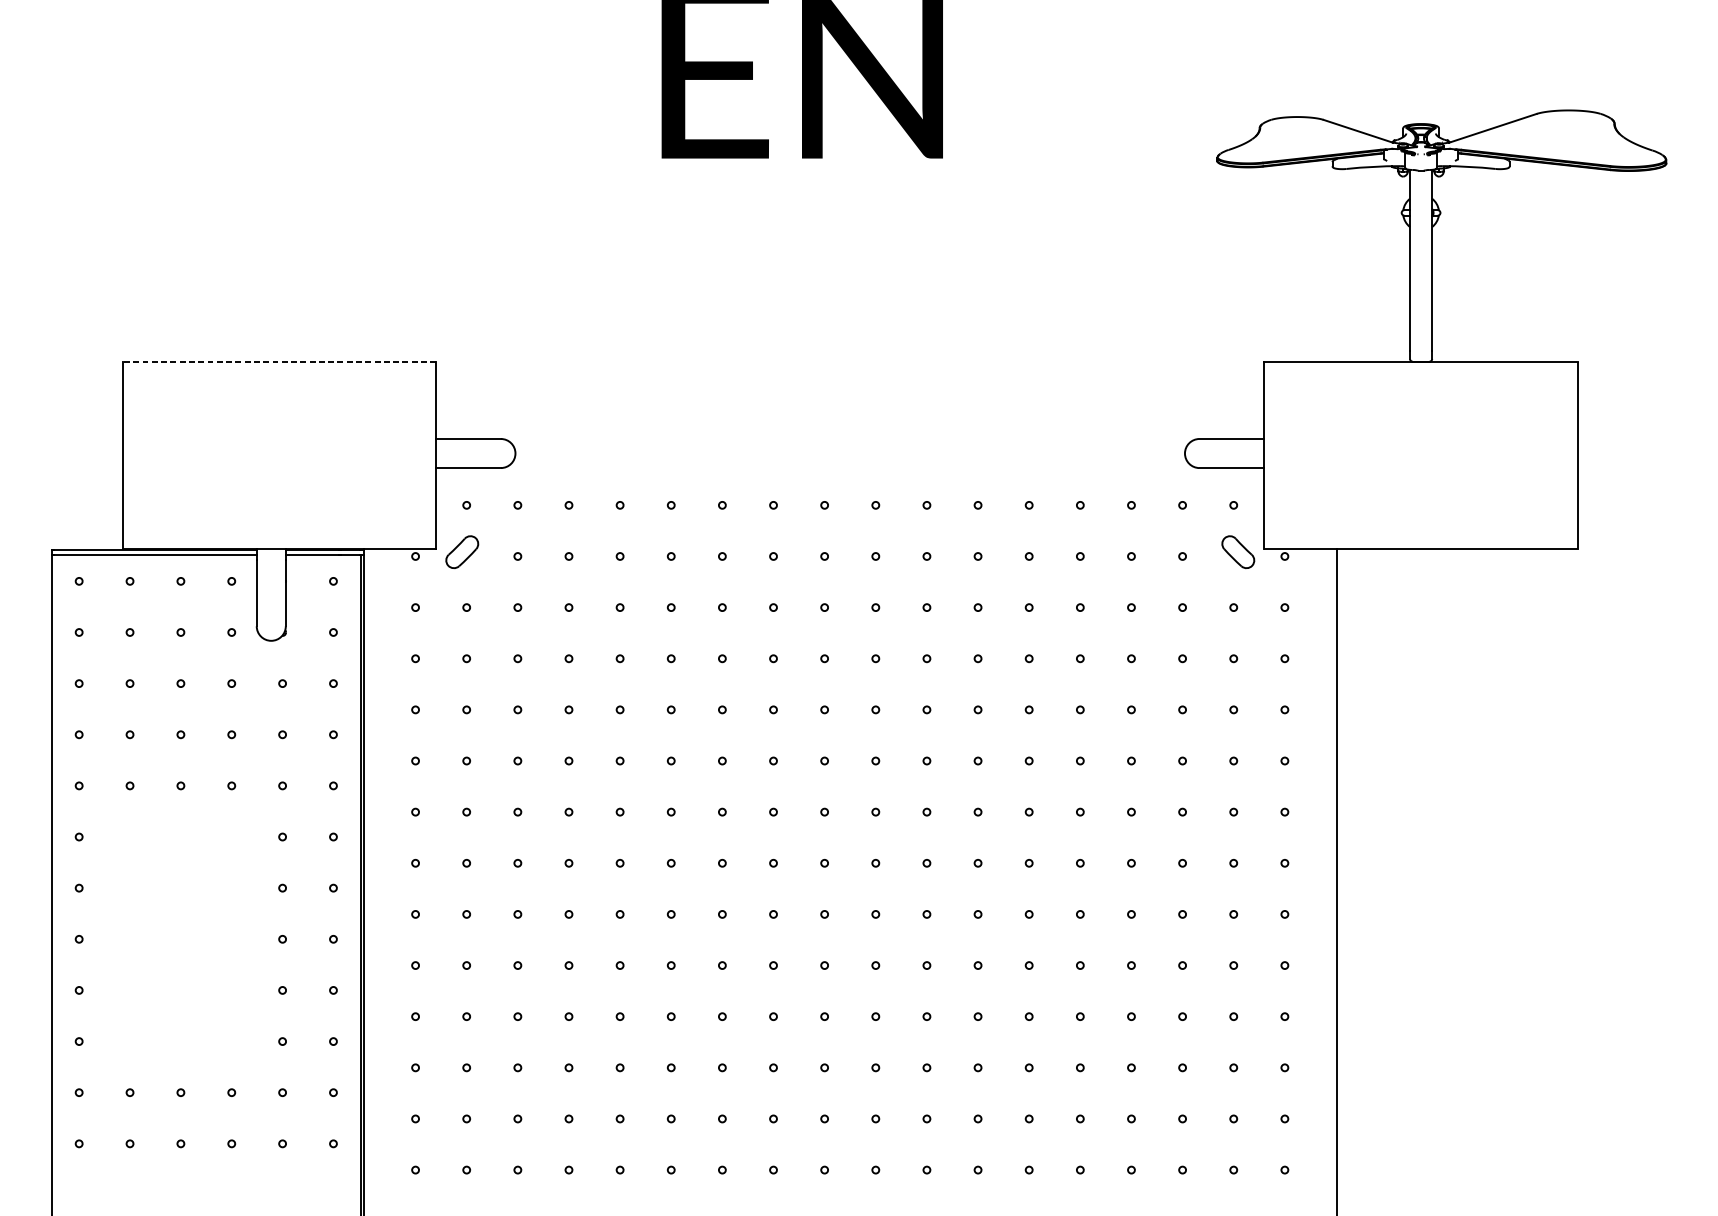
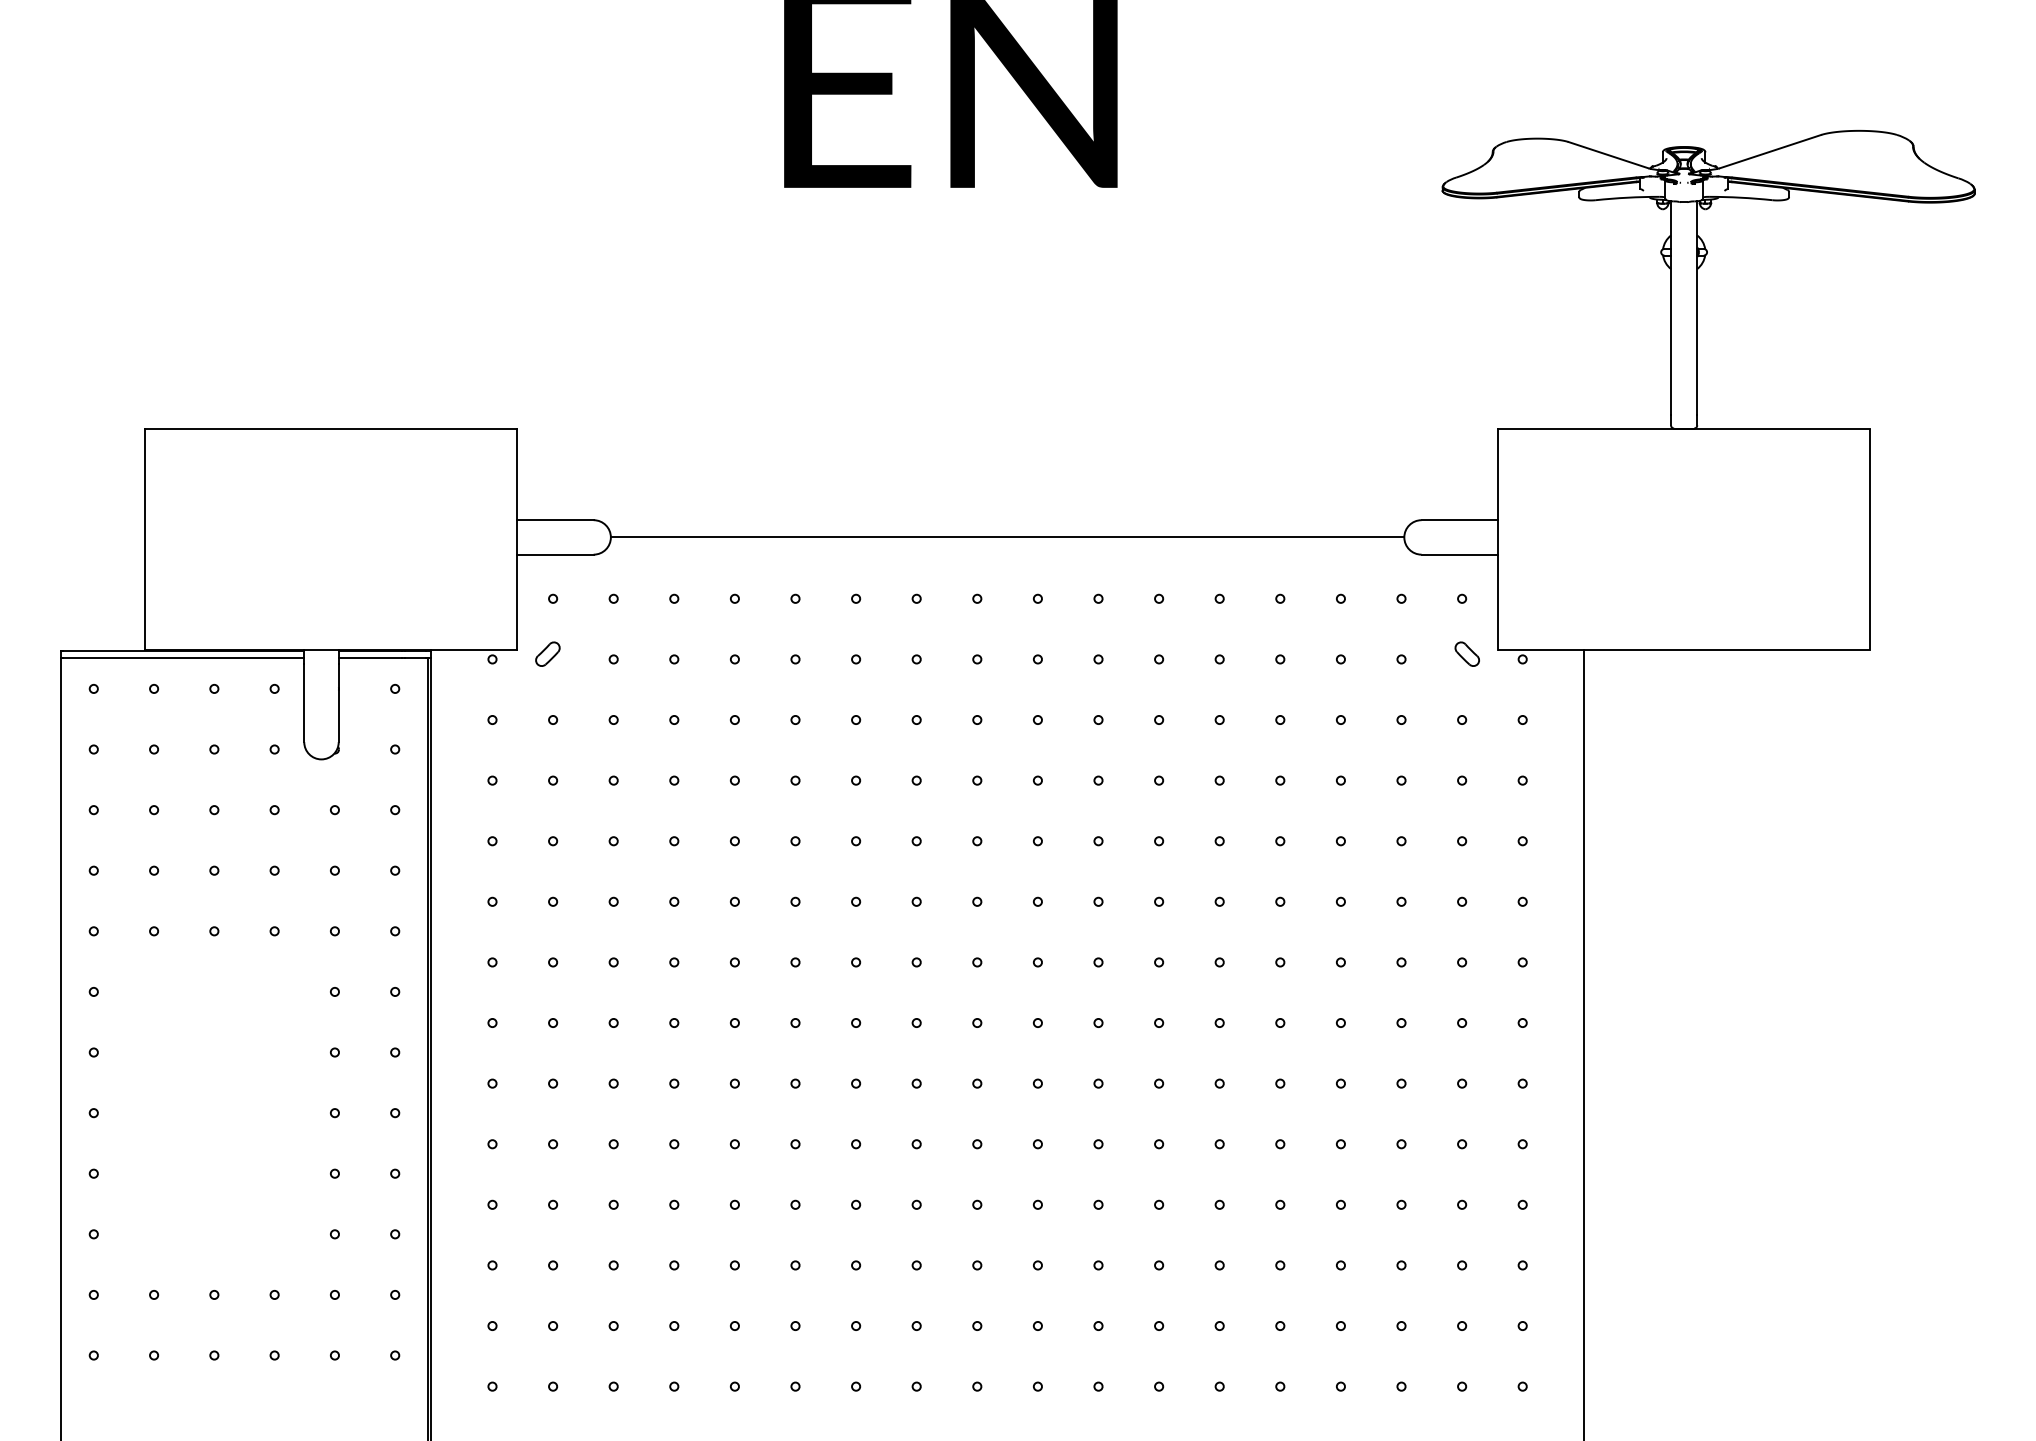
line: (279, 361) -> (331, 428), dashed -> solid
line: (850, 453) -> (1007, 537), added
part: (461, 551) -> (547, 653), size x0.62
part: (1237, 551) -> (1466, 653), size x0.62

